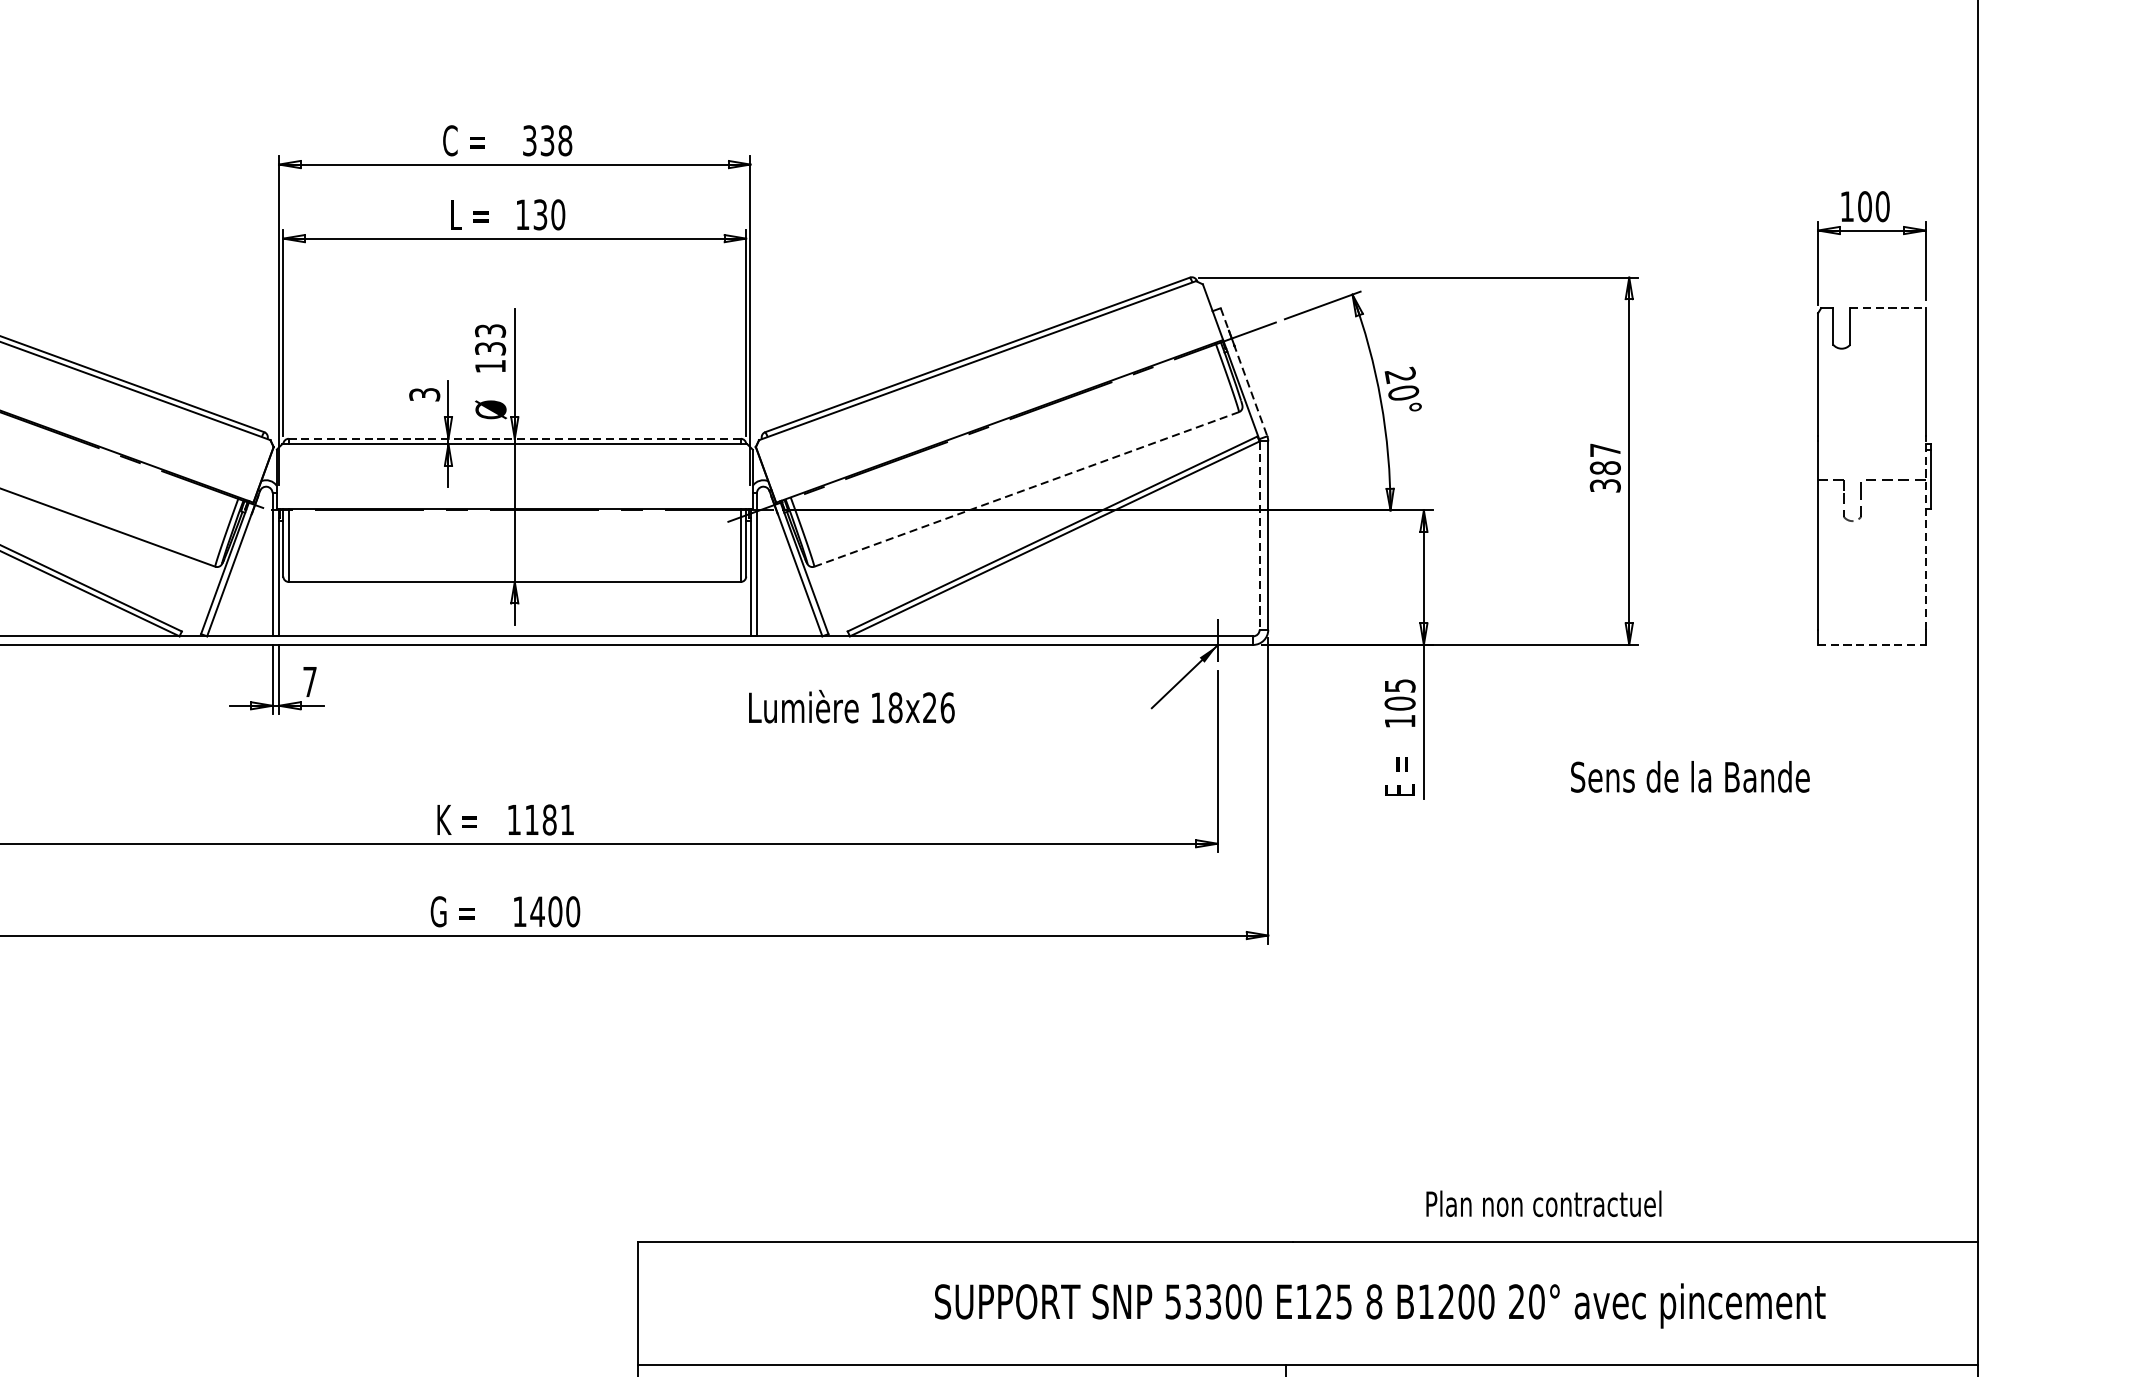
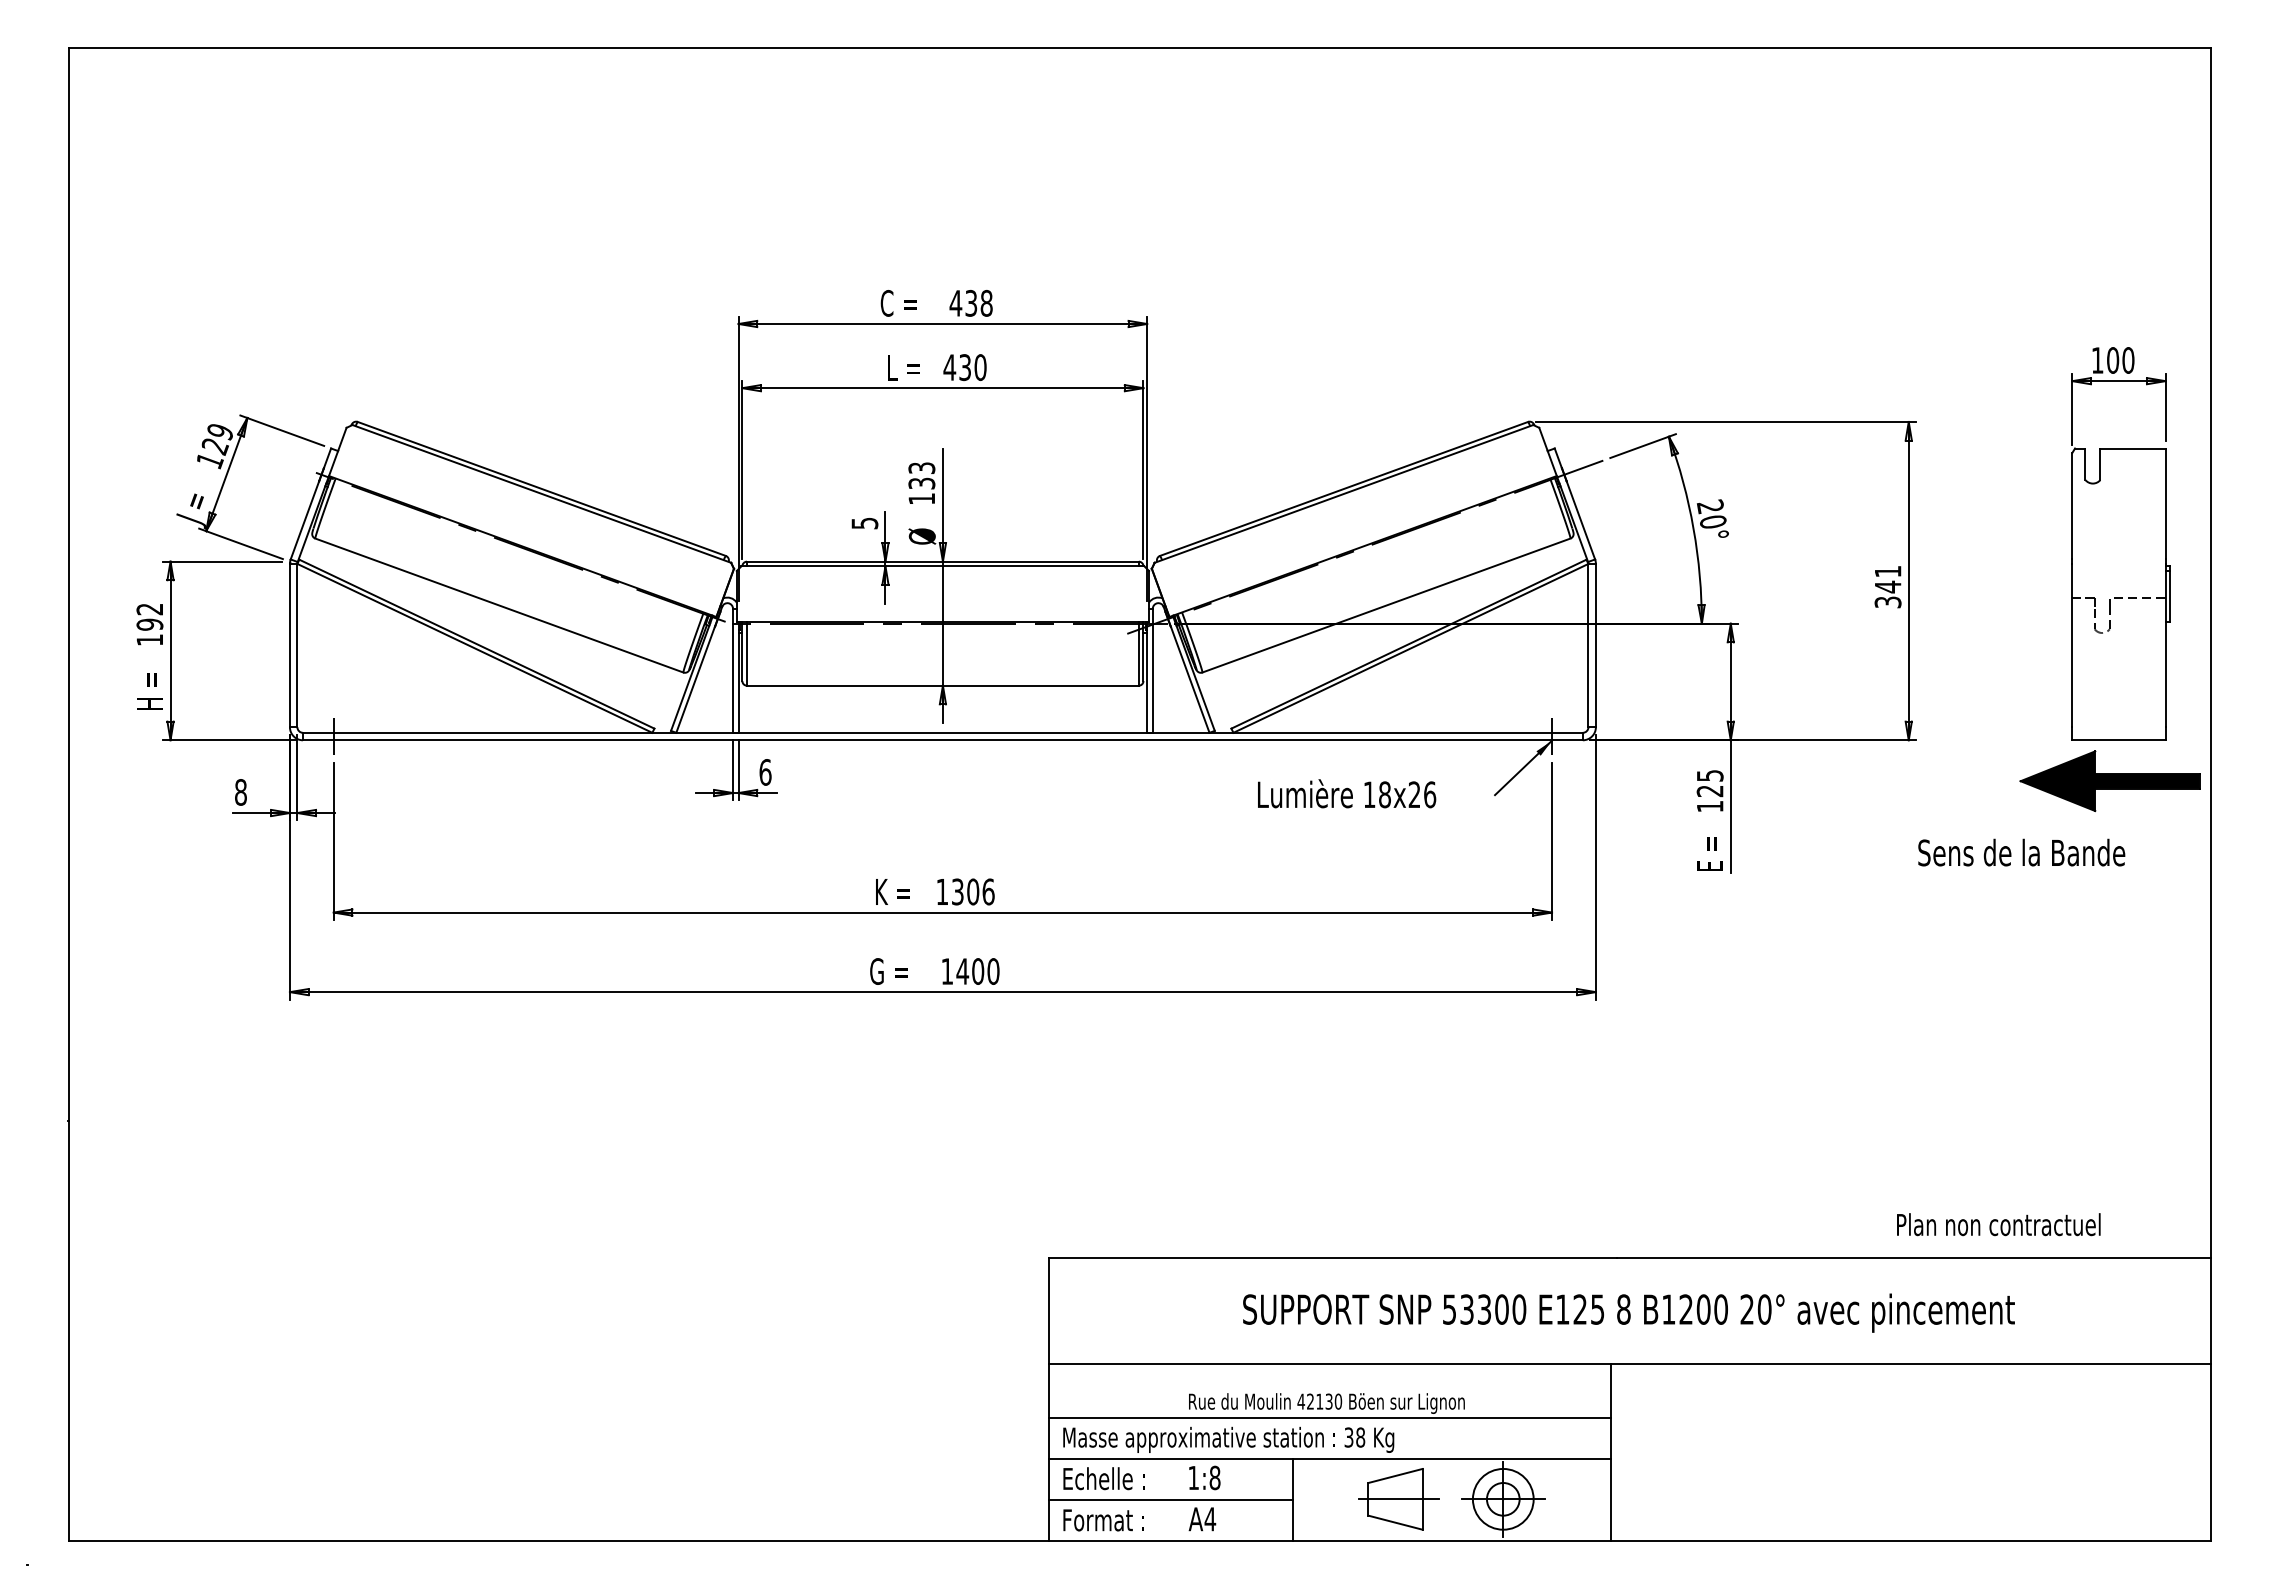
text: (529, 139) -> (955, 302), 338 -> 438
text: (522, 214) -> (949, 367), 130 -> 430
line: (1888, 308) -> (2133, 448), dashed -> solid
line: (1244, 372) -> (1575, 504), dashed -> solid
text: (424, 393) -> (864, 522), 3 -> 5
line: (514, 438) -> (942, 561), dashed -> solid
text: (1604, 459) -> (1887, 579), 387 -> 341
line: (1026, 489) -> (1386, 605), dashed -> solid
line: (1259, 535) -> (1588, 645), dashed -> solid
line: (1925, 535) -> (2165, 645), dashed -> solid
line: (1872, 645) -> (2119, 740), dashed -> solid
text: (310, 682) -> (765, 772), 7 -> 6
part: (1860, 692) -> (2109, 781), added
text: (1399, 704) -> (1709, 791), 105 -> 125
text: (852, 706) -> (1347, 793), moved
text: (1690, 776) -> (2021, 852), moved
text: (550, 819) -> (973, 891), 1181 -> 1306
text: (1543, 1203) -> (1998, 1224), moved
text: (1379, 1305) -> (1628, 1312), moved

